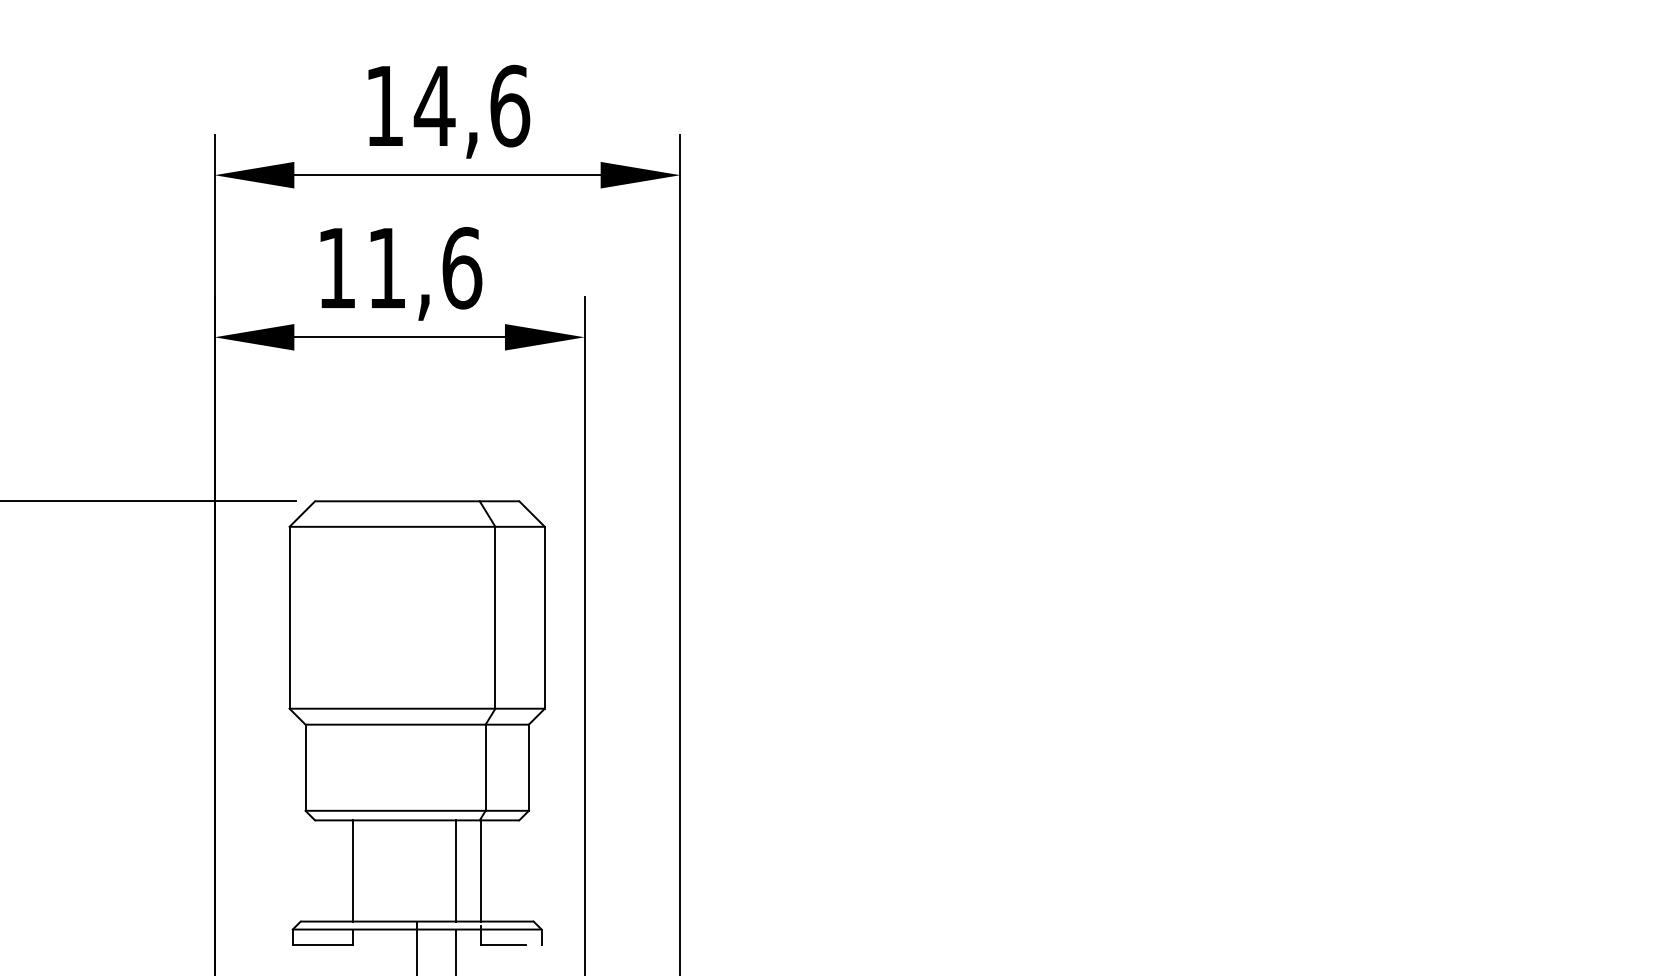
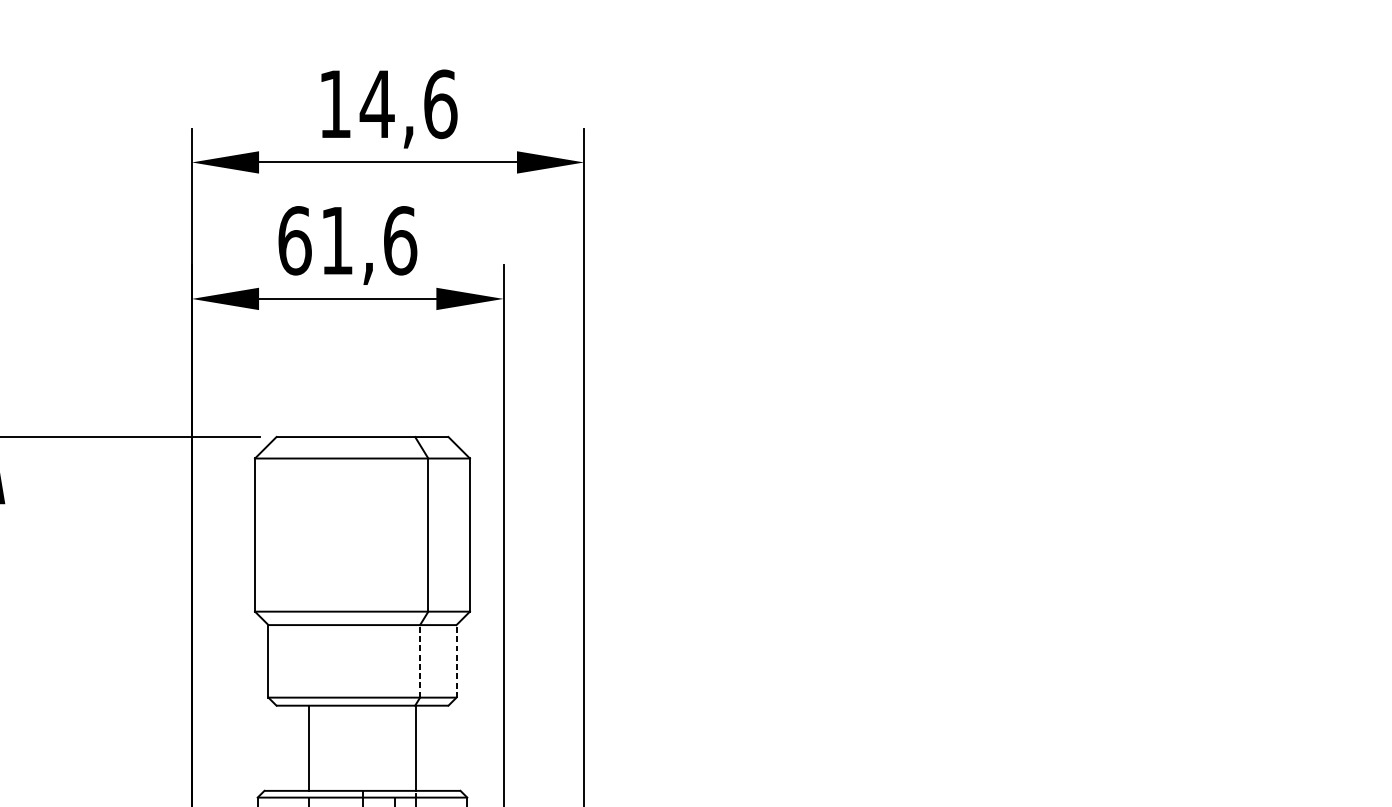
text: (337, 268) -> (295, 241), 11,6 -> 61,6
line: (485, 767) -> (420, 661), solid -> dashed
line: (528, 767) -> (456, 661), solid -> dashed
line: (456, 870) -> (395, 747), removed

